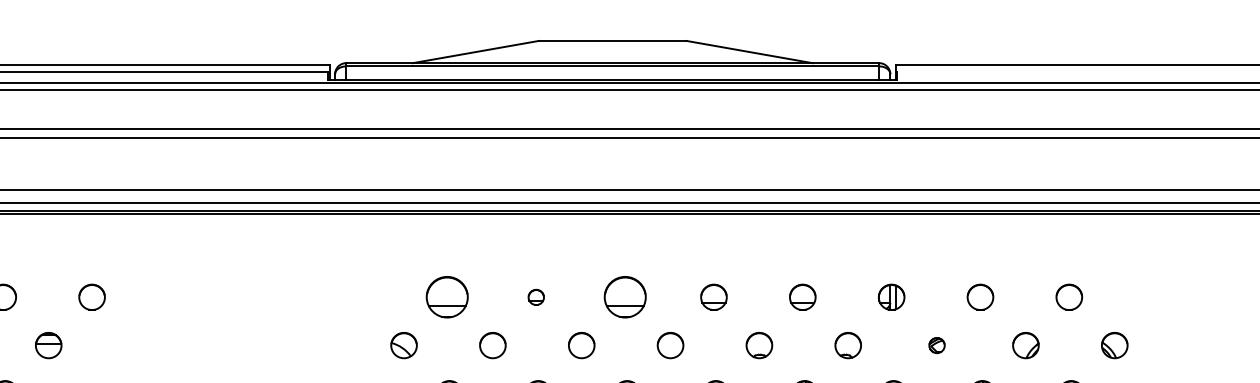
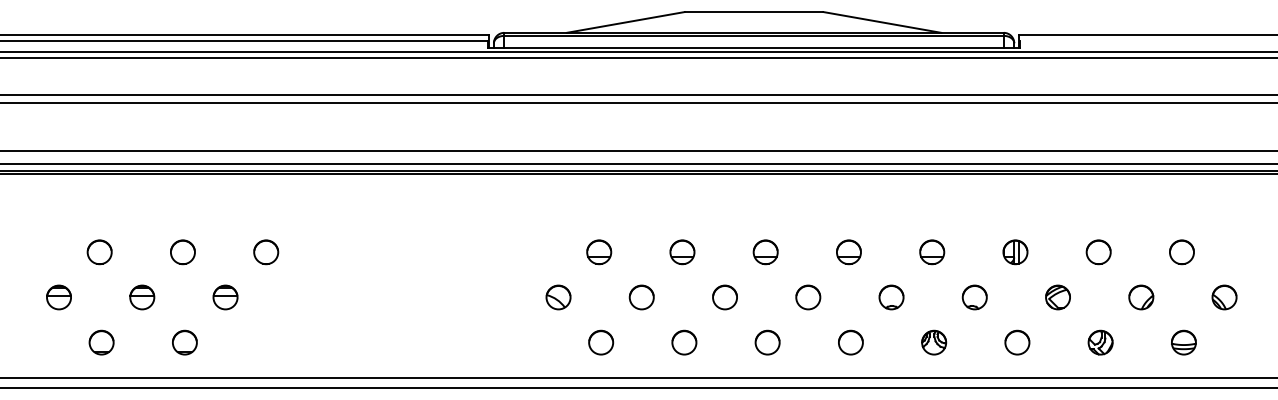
part: (447, 297) -> (599, 252), size x0.62
part: (536, 297) -> (682, 252), size x1.67
part: (624, 297) -> (765, 252), size x0.62
part: (936, 345) -> (1057, 297), size x1.67

